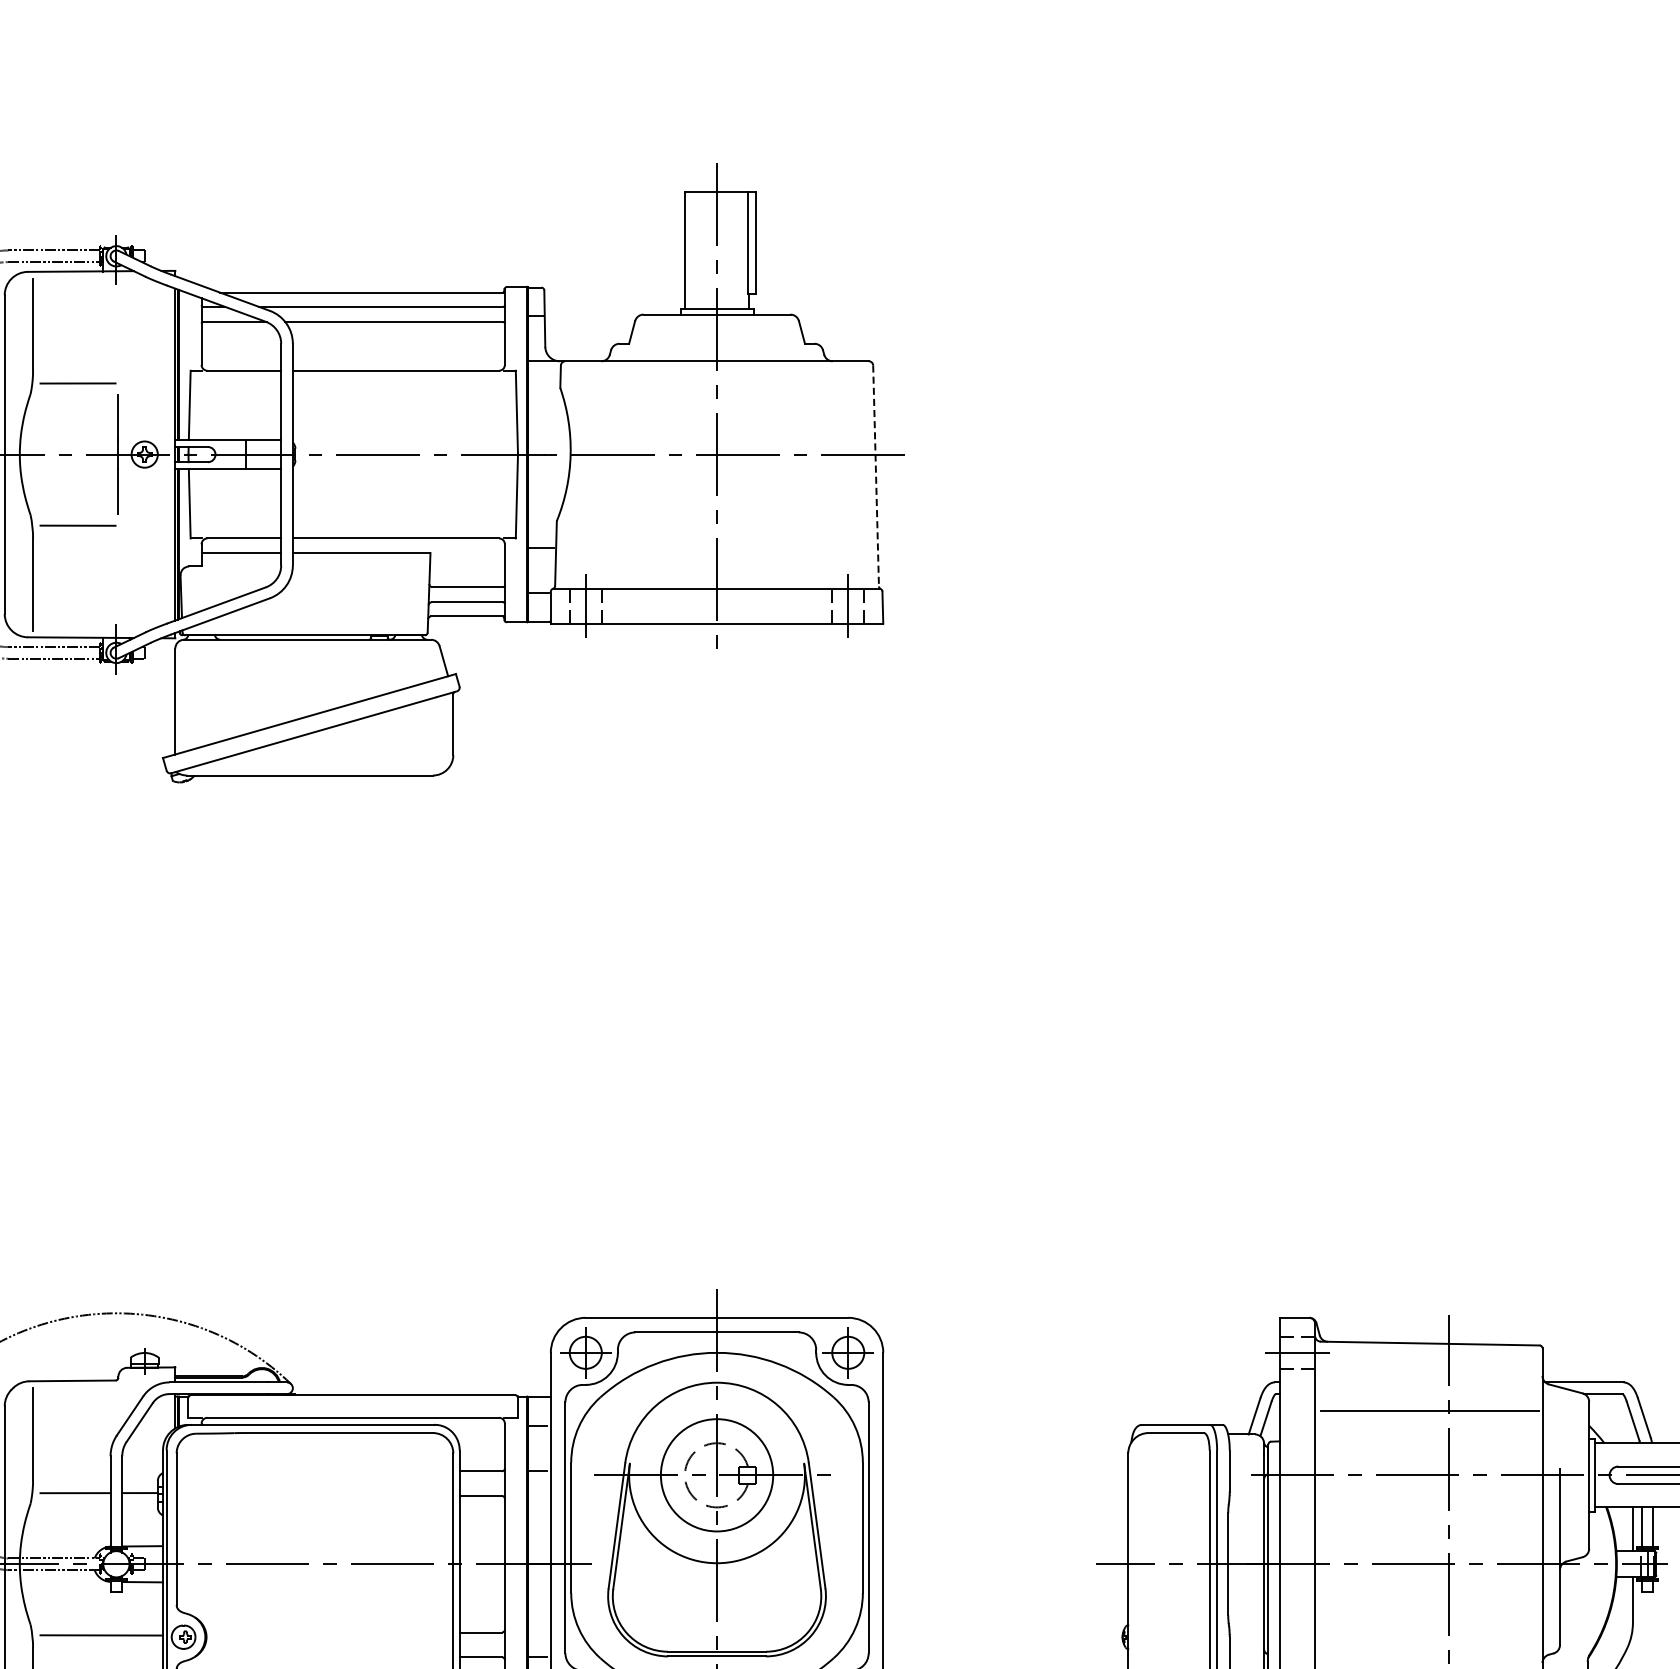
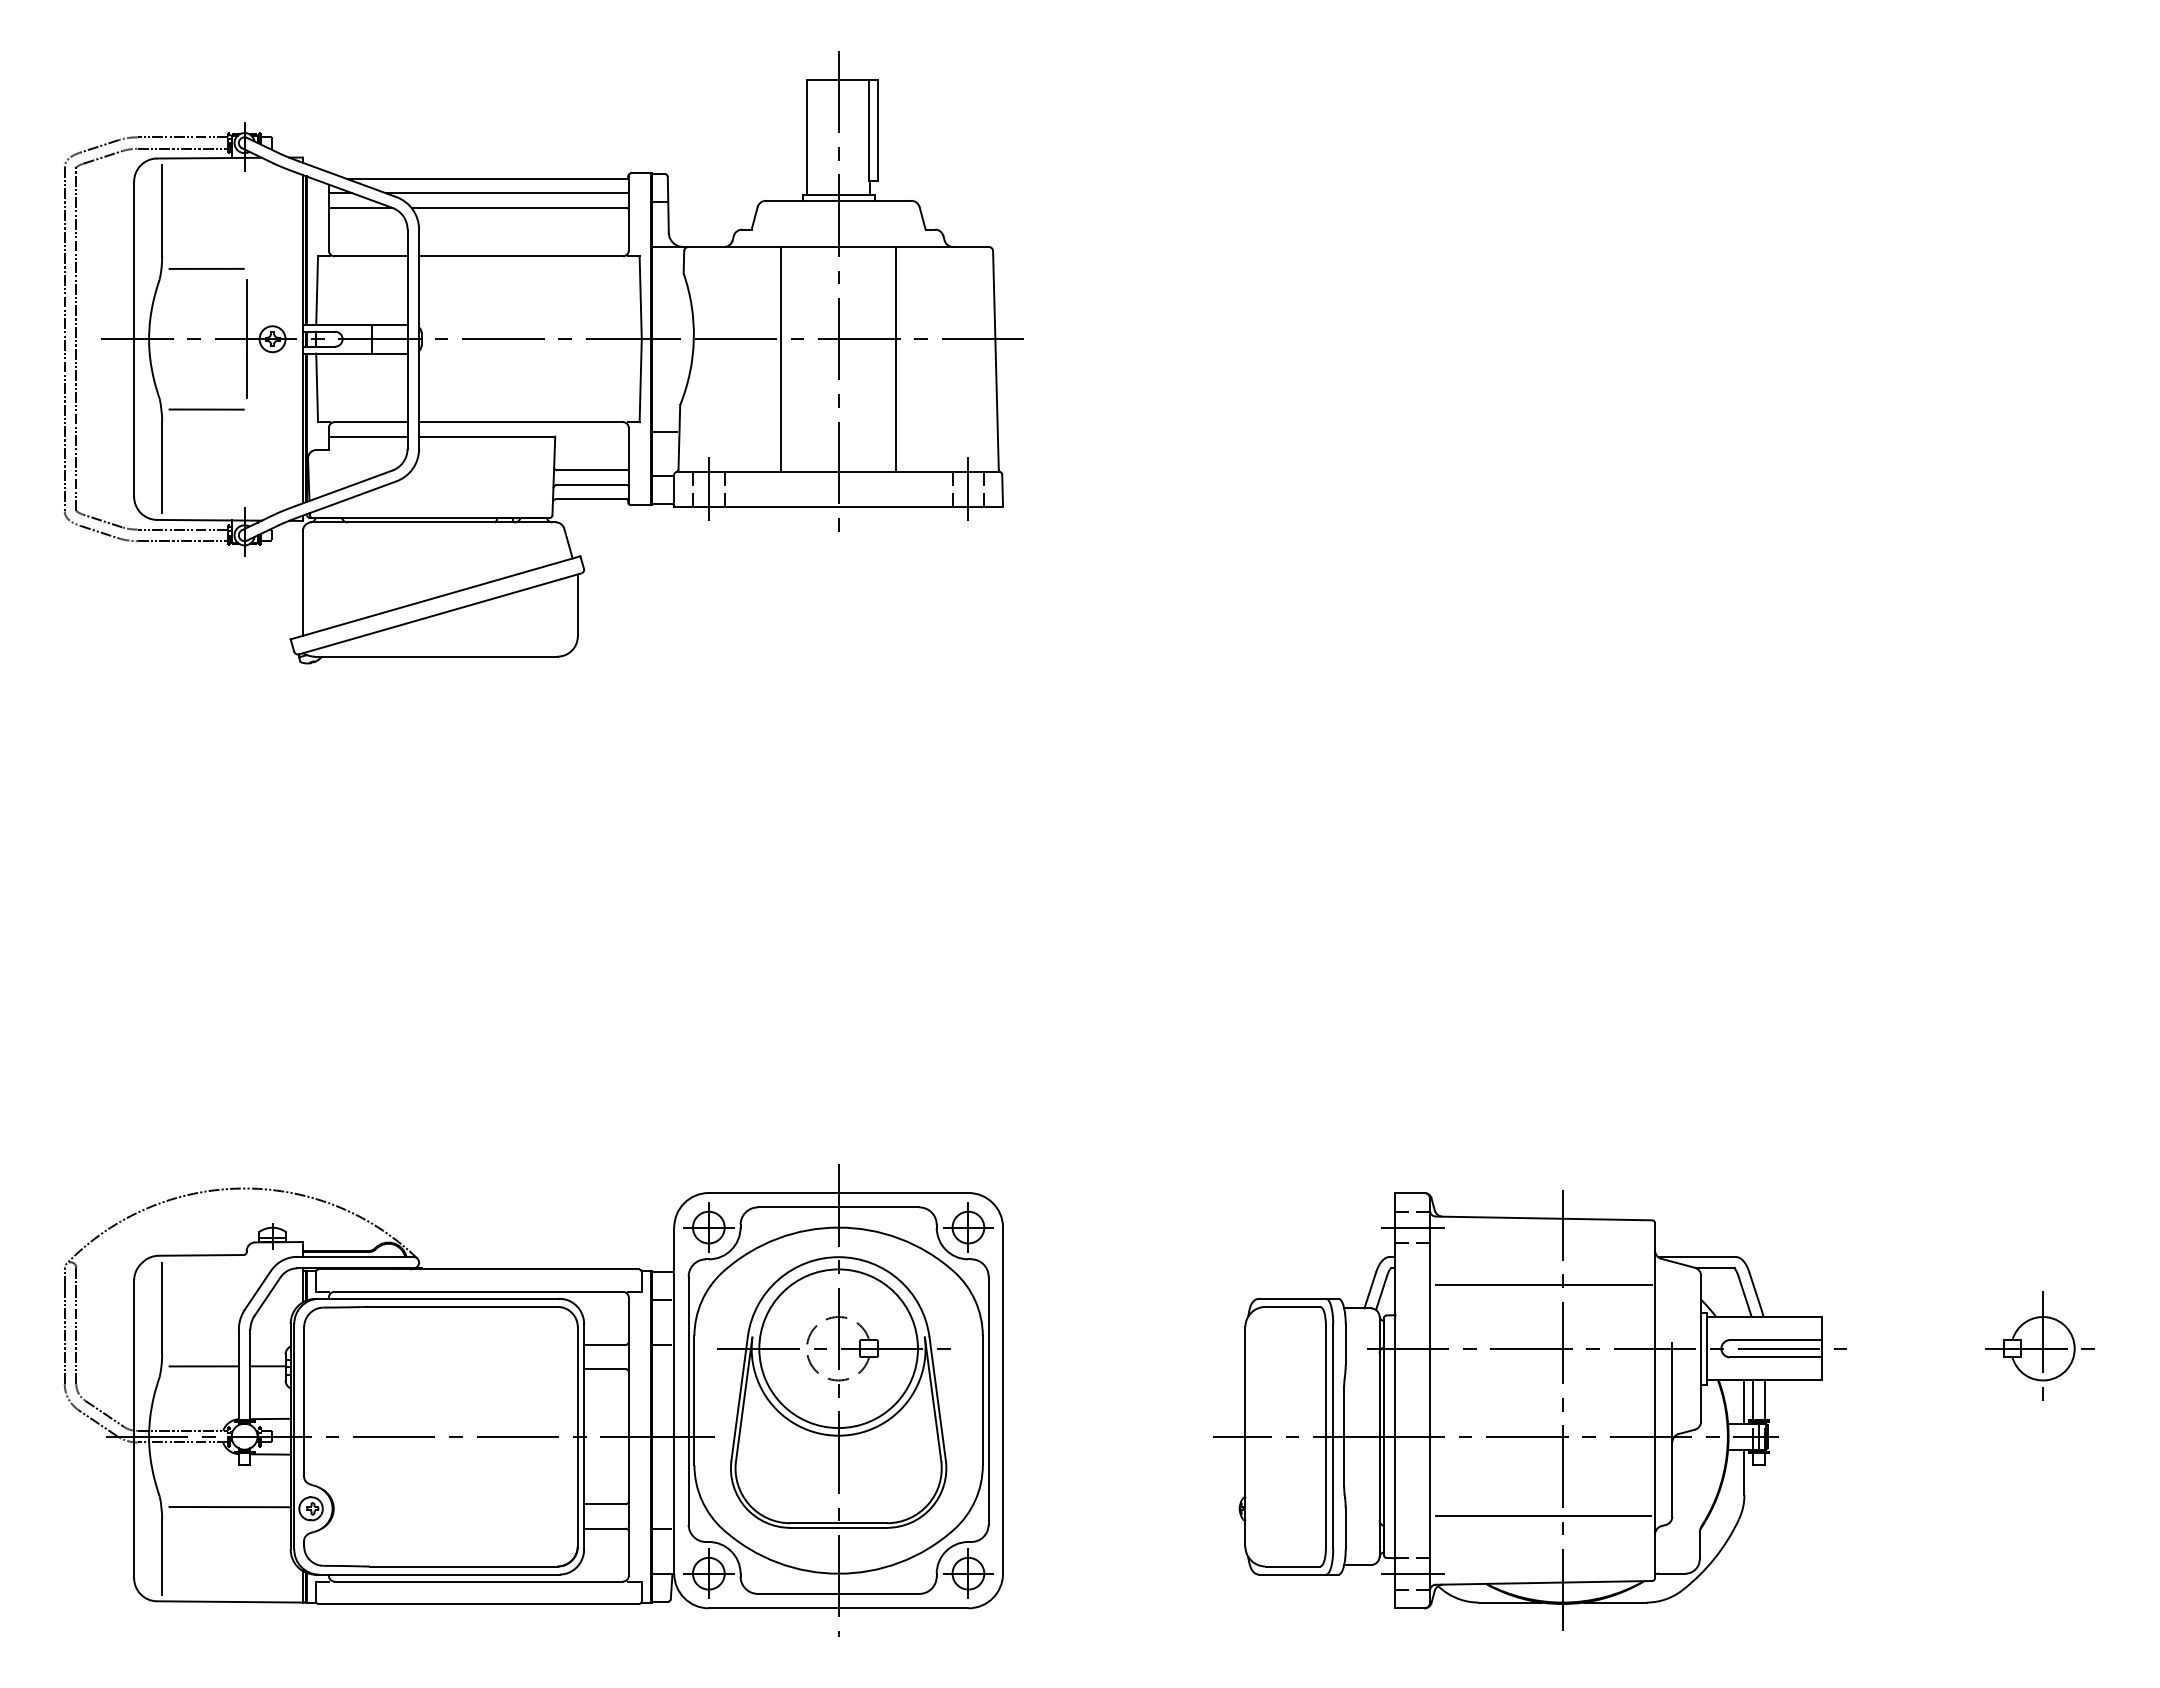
line: (658, 473) -> (780, 357), added
line: (775, 473) -> (896, 357), added
line: (875, 476) -> (995, 360), dashed -> solid
circle: (716, 1475) -> (838, 1348), size x1.43
line: (1429, 1644) -> (1543, 1516), added

